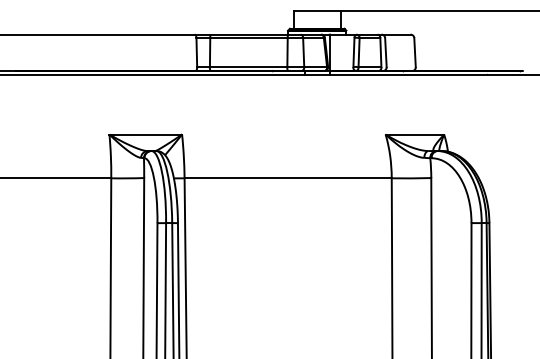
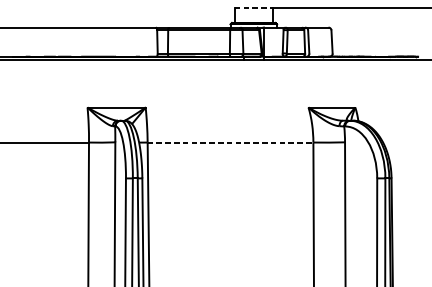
line: (317, 10) -> (254, 8), solid -> dashed
line: (288, 178) -> (230, 142), solid -> dashed

